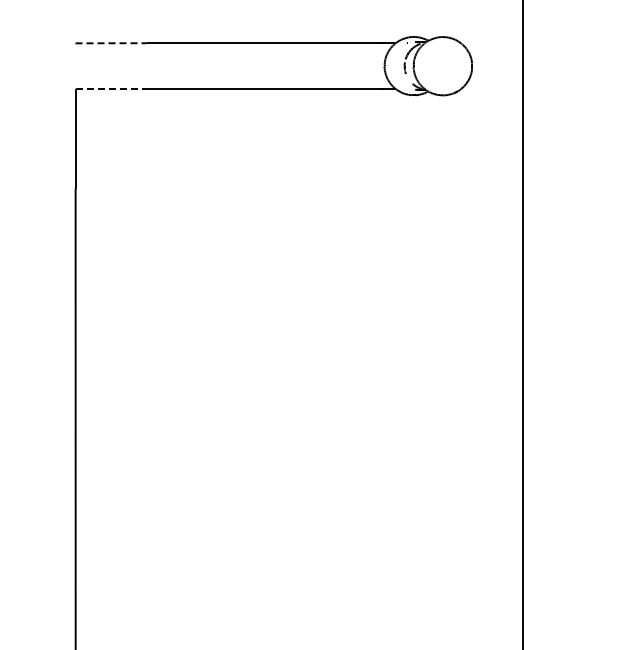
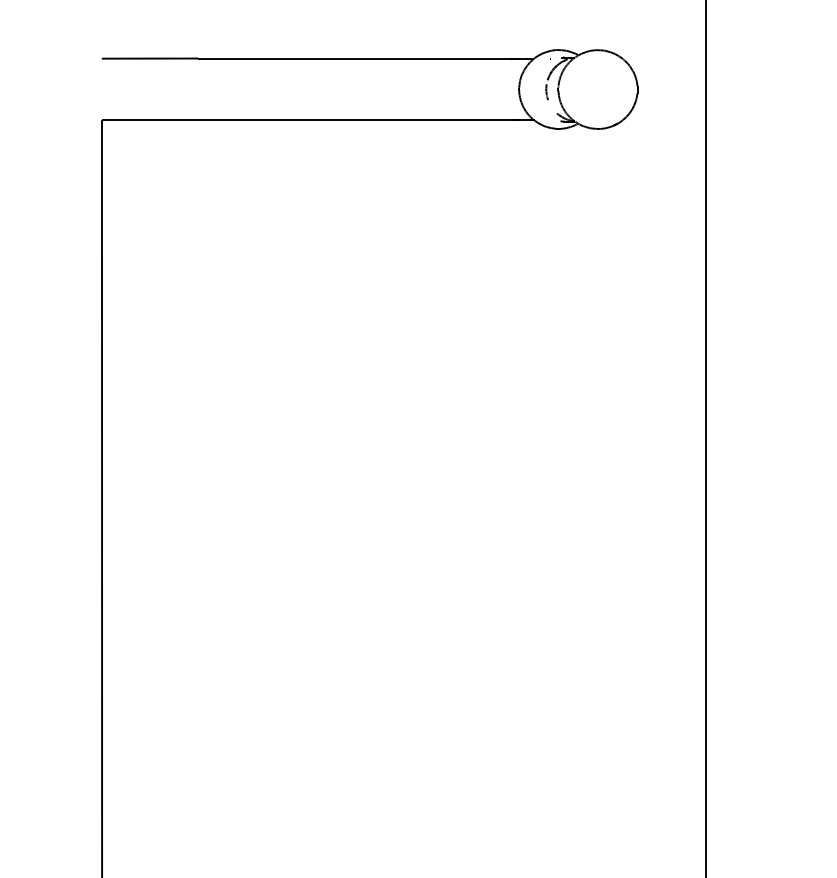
line: (111, 43) -> (150, 58), dashed -> solid
line: (111, 89) -> (150, 121), dashed -> solid

